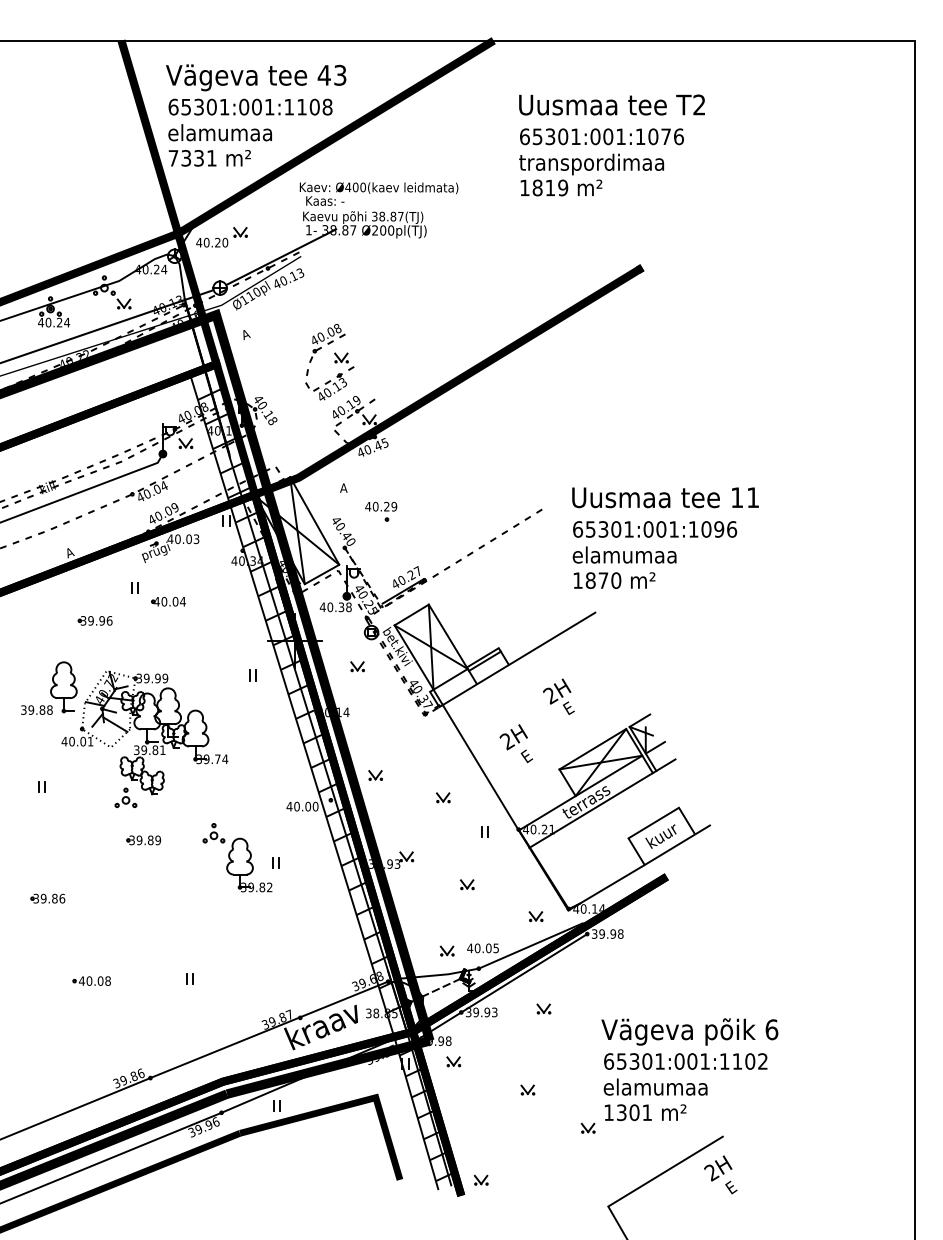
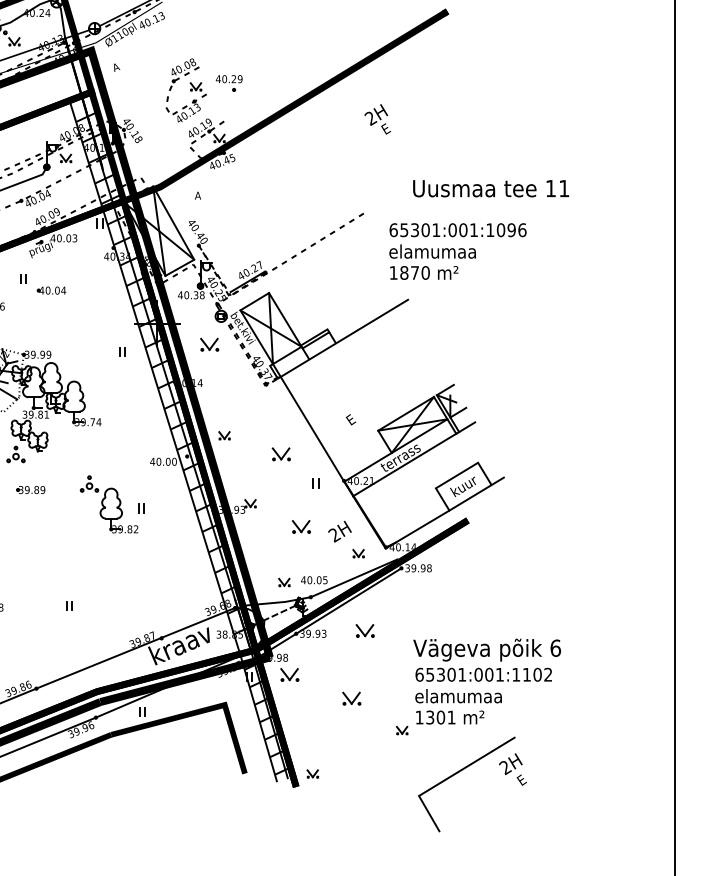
text: (665, 497) -> (491, 188), moved
part: (381, 511) -> (229, 83), moved
part: (357, 666) -> (209, 344), size x1.6
text: (558, 696) -> (377, 119), moved
text: (513, 737) -> (339, 531), moved
part: (442, 797) -> (280, 454), size x1.6
part: (466, 884) -> (300, 526), size x1.6
part: (543, 1008) -> (364, 630), size x1.6
part: (453, 1061) -> (289, 674), size x1.6
part: (527, 1089) -> (351, 698), size x1.6

